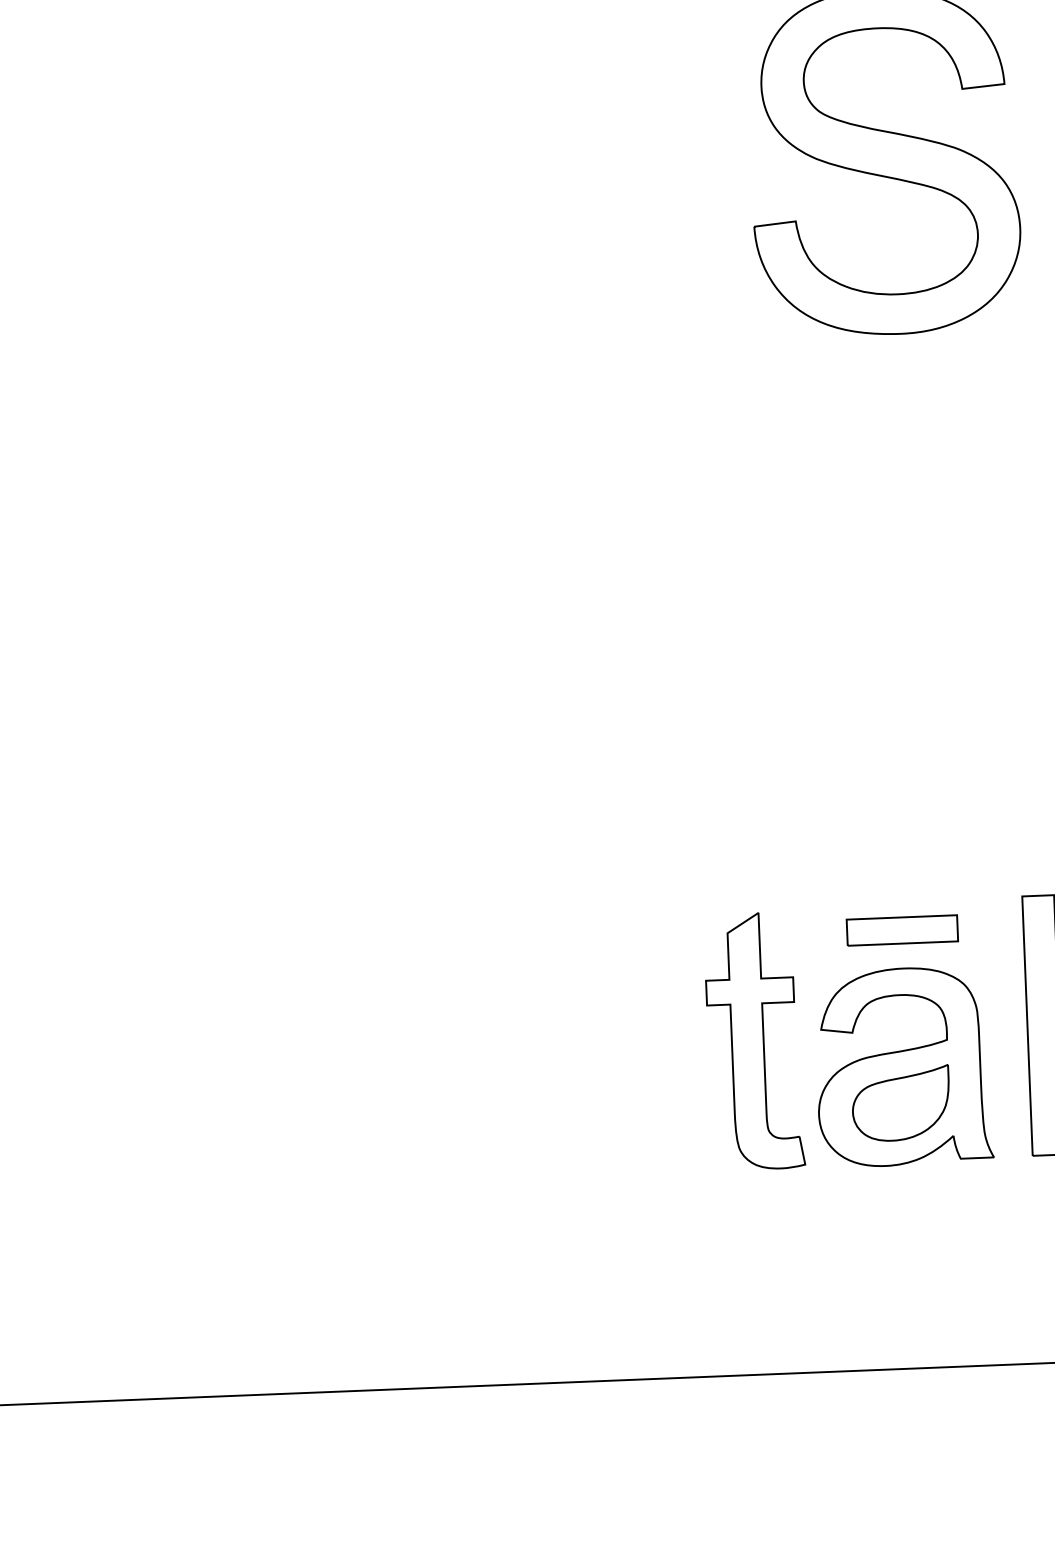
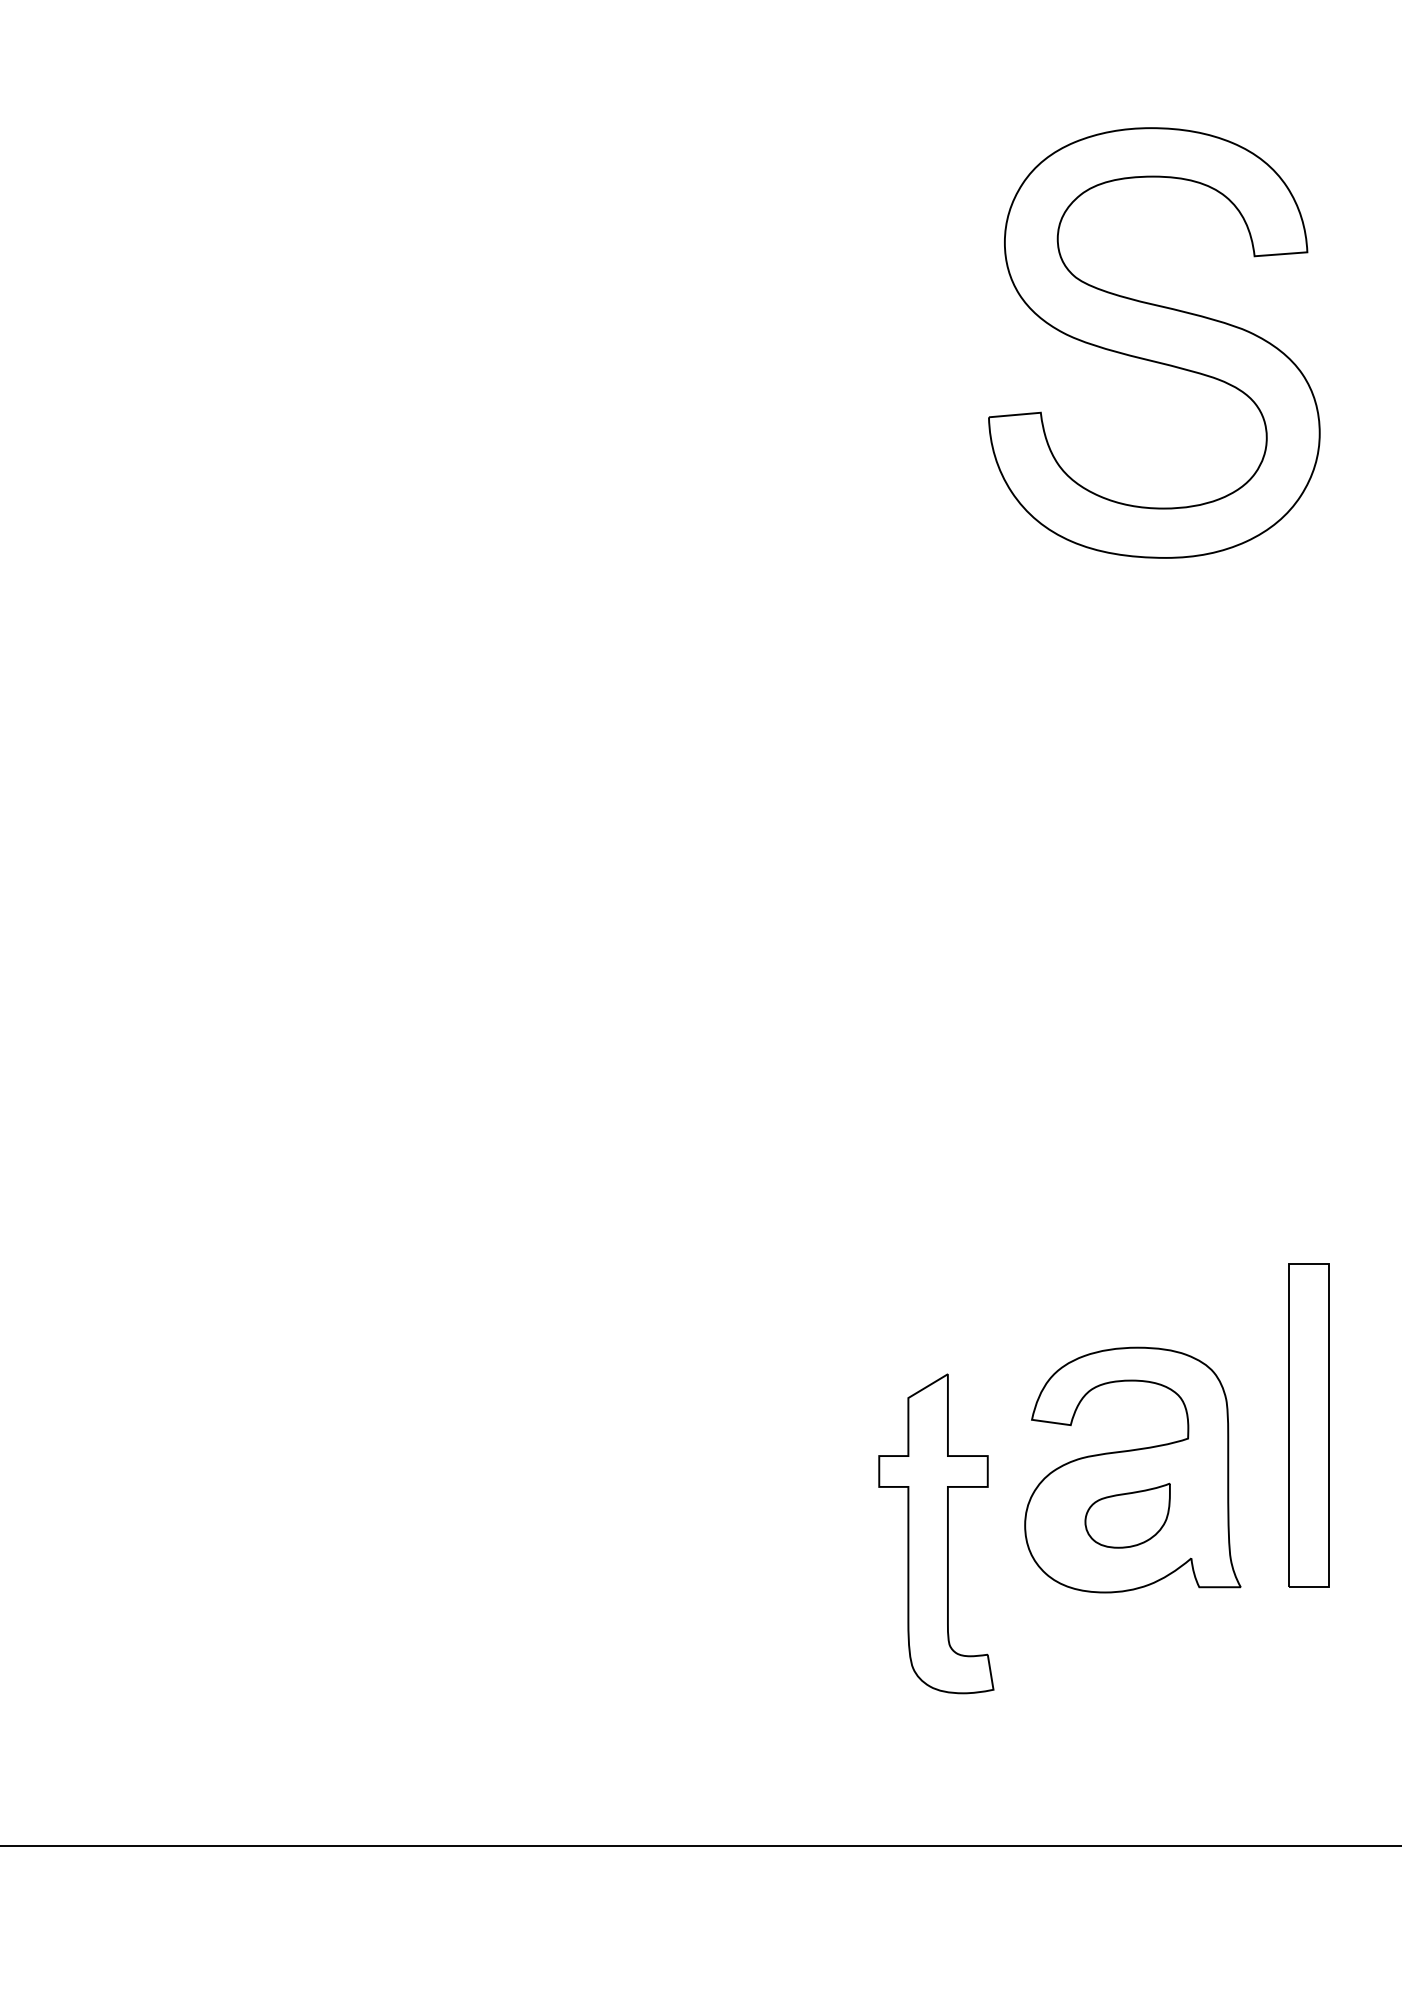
part: (901, 930) -> (1137, 1300), removed
part: (754, 1041) -> (936, 1533), moved
part: (900, 1103) -> (1127, 1515), size x0.7

